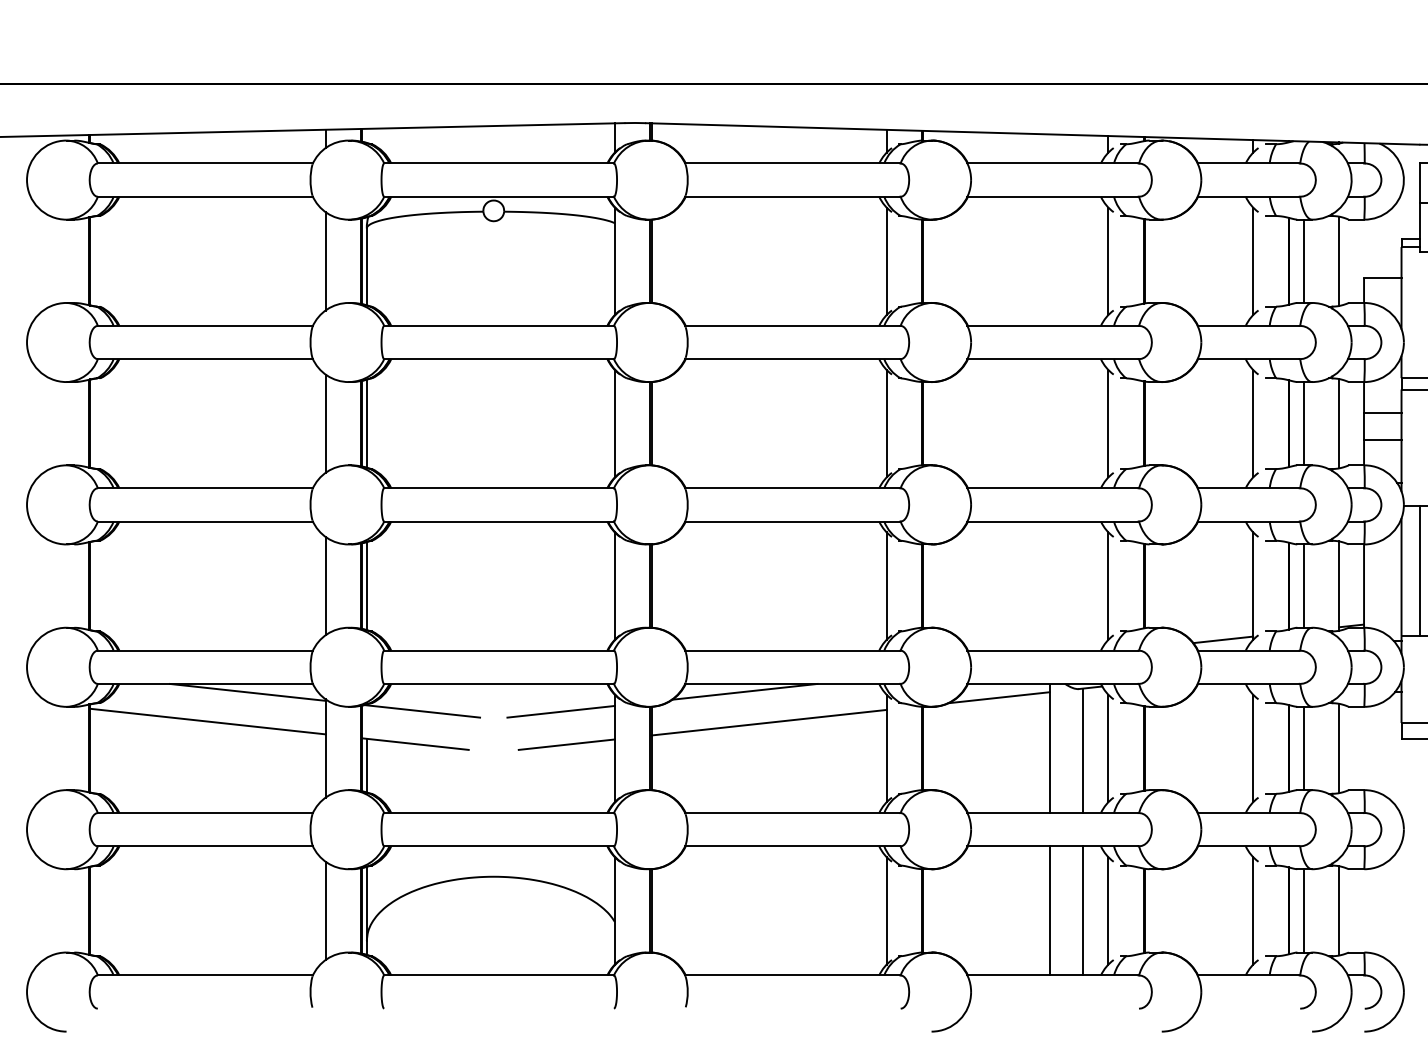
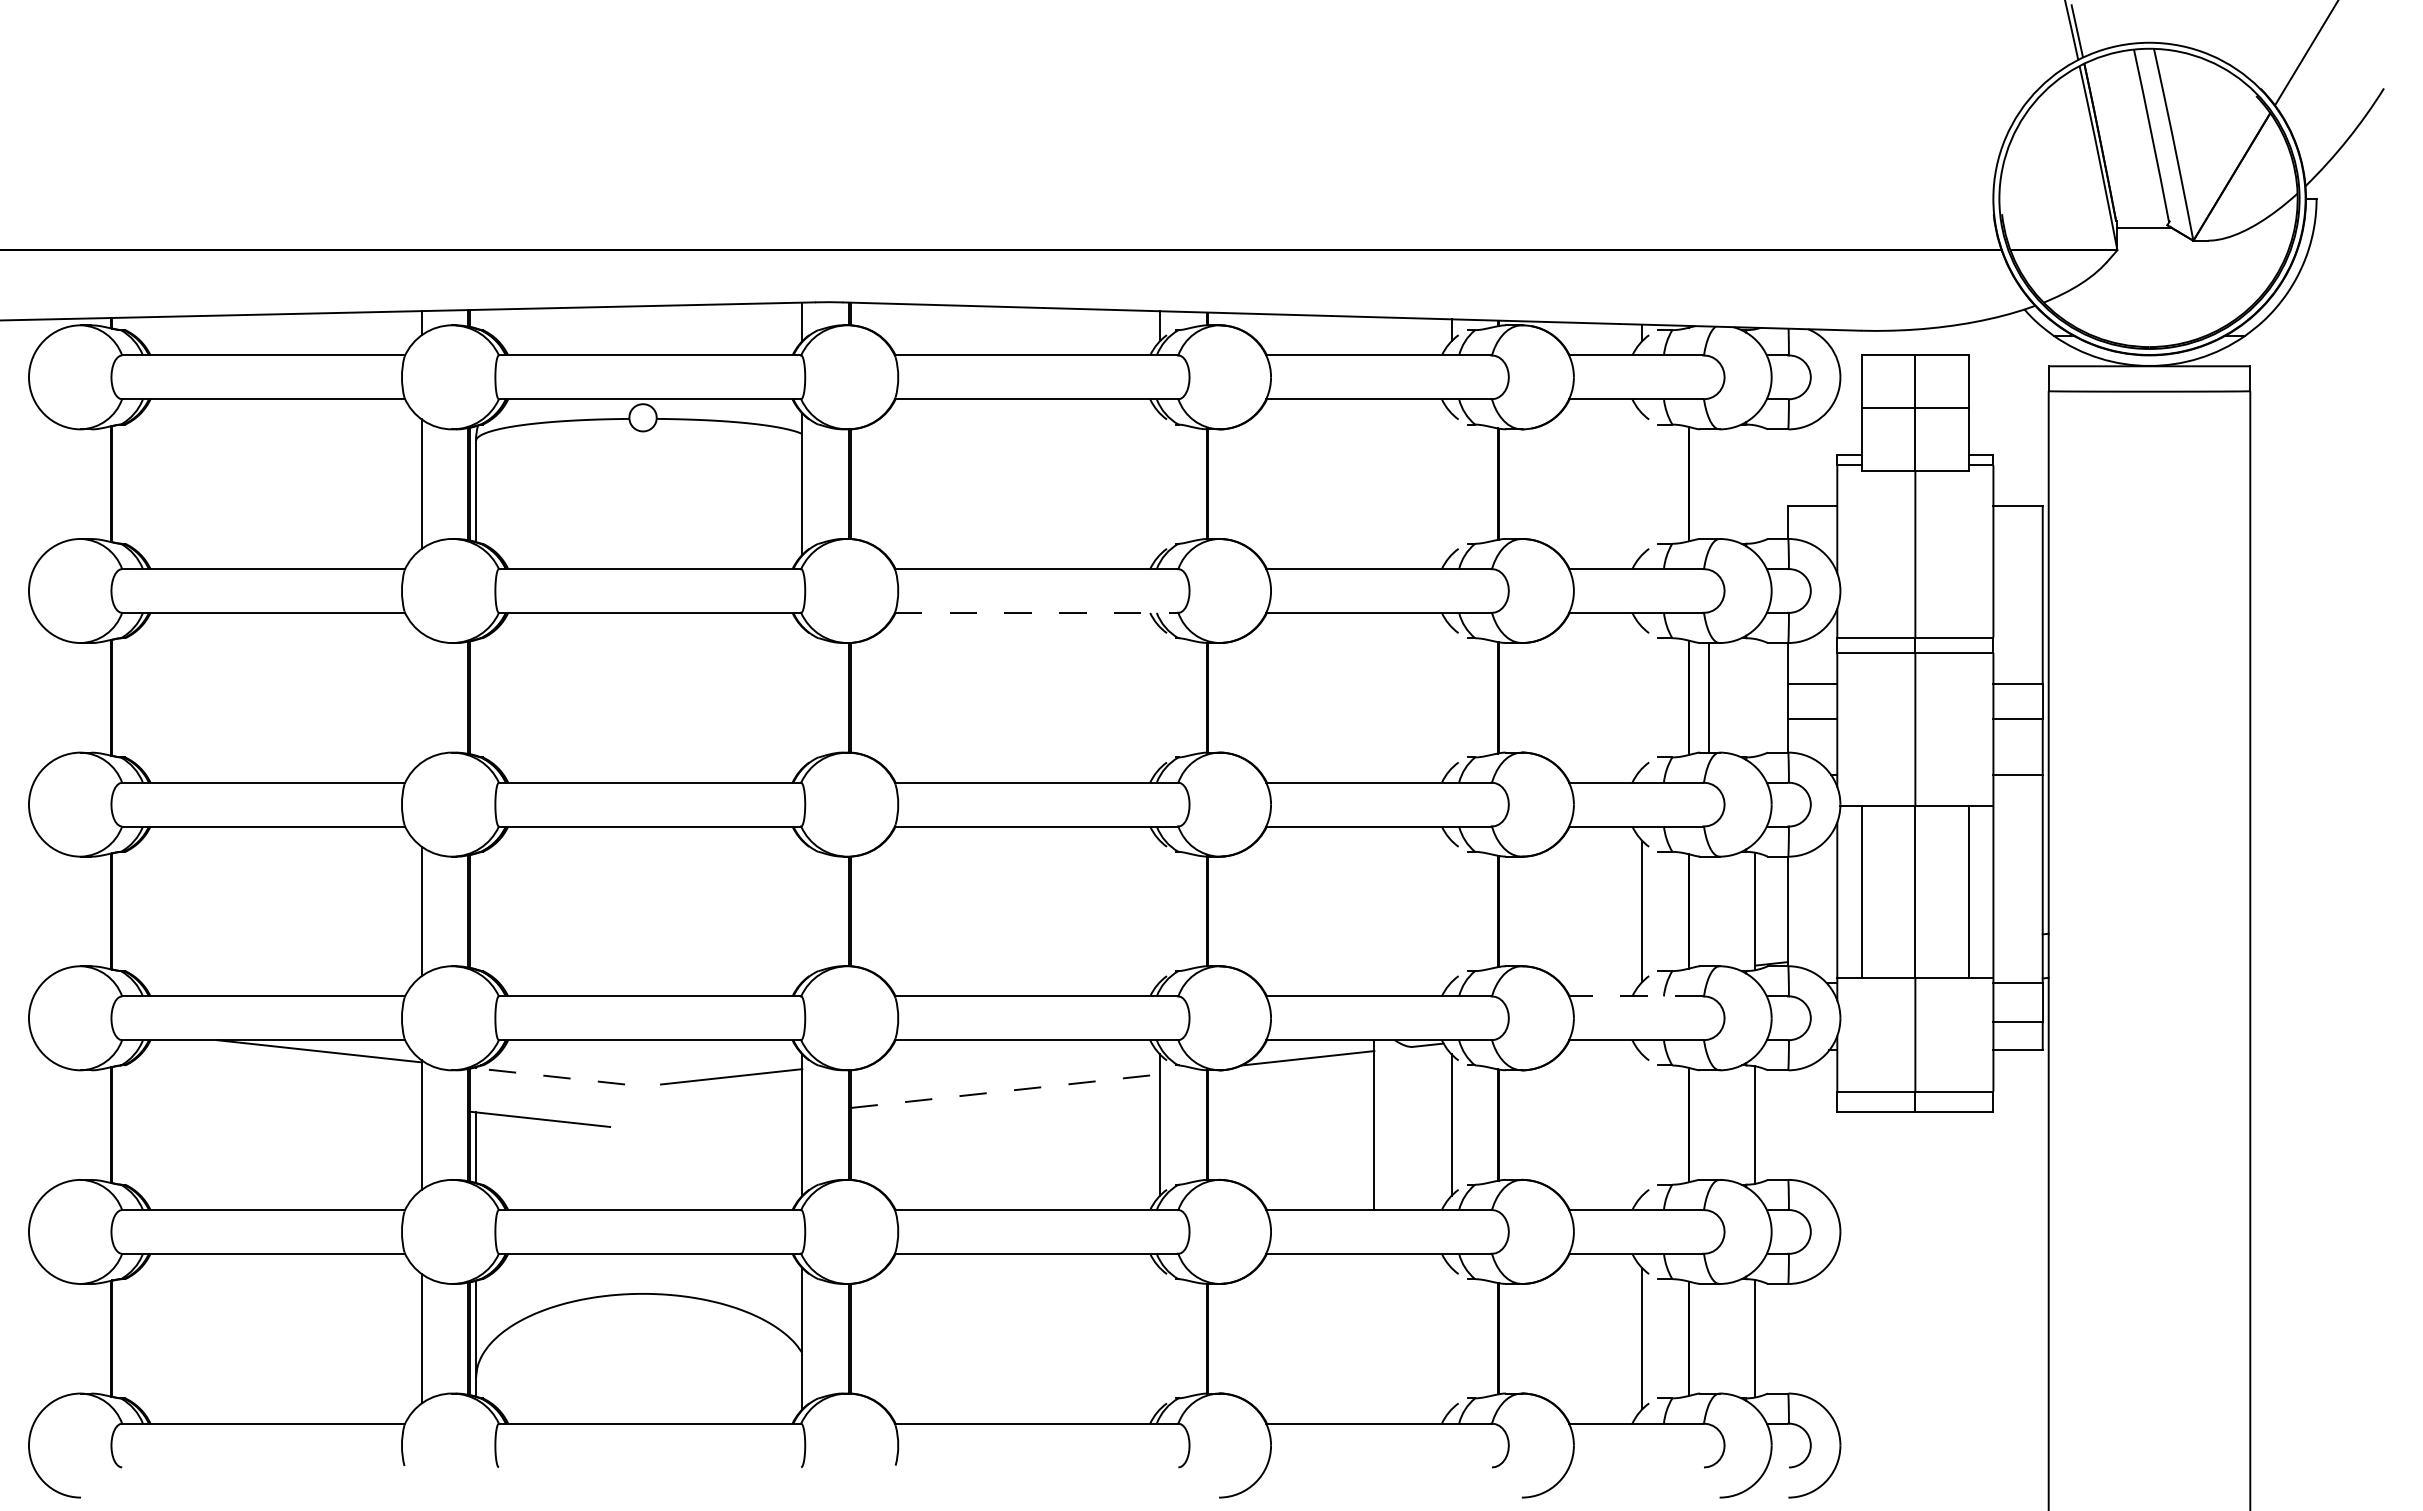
line: (886, 260) -> (1159, 483), removed
line: (1108, 260) -> (1451, 483), removed
line: (1253, 260) -> (1642, 483), removed
line: (1303, 260) -> (1708, 483), removed
line: (1339, 260) -> (1755, 483), removed
line: (792, 358) -> (1036, 612), solid -> dashed
line: (325, 423) -> (421, 697), removed
line: (367, 423) -> (476, 697), removed
line: (614, 423) -> (802, 697), removed
line: (886, 423) -> (1159, 697), removed
line: (1108, 423) -> (1451, 697), removed
line: (1253, 423) -> (1642, 697), removed
line: (1339, 423) -> (1755, 697), removed
line: (367, 586) -> (476, 911), removed
line: (614, 586) -> (802, 911), removed
line: (886, 586) -> (1159, 911), removed
line: (1108, 586) -> (1451, 911), removed
line: (1303, 586) -> (1708, 911), removed
line: (1223, 639) -> (1602, 981), removed
line: (1248, 650) -> (1635, 996), solid -> dashed
line: (744, 691) -> (973, 1050), removed
line: (421, 711) -> (548, 1076), solid -> dashed
line: (207, 721) -> (266, 1089), removed
line: (769, 722) -> (1005, 1091), solid -> dashed
line: (566, 744) -> (738, 1119), removed
line: (1253, 748) -> (1642, 1124), removed
line: (1303, 748) -> (1708, 1124), removed
line: (1083, 751) -> (1418, 1128), removed
line: (886, 910) -> (1159, 1338), removed
line: (1049, 910) -> (1374, 1338), removed
line: (1083, 910) -> (1418, 1338), removed
line: (1108, 910) -> (1451, 1338), removed
line: (1303, 910) -> (1708, 1338), removed

